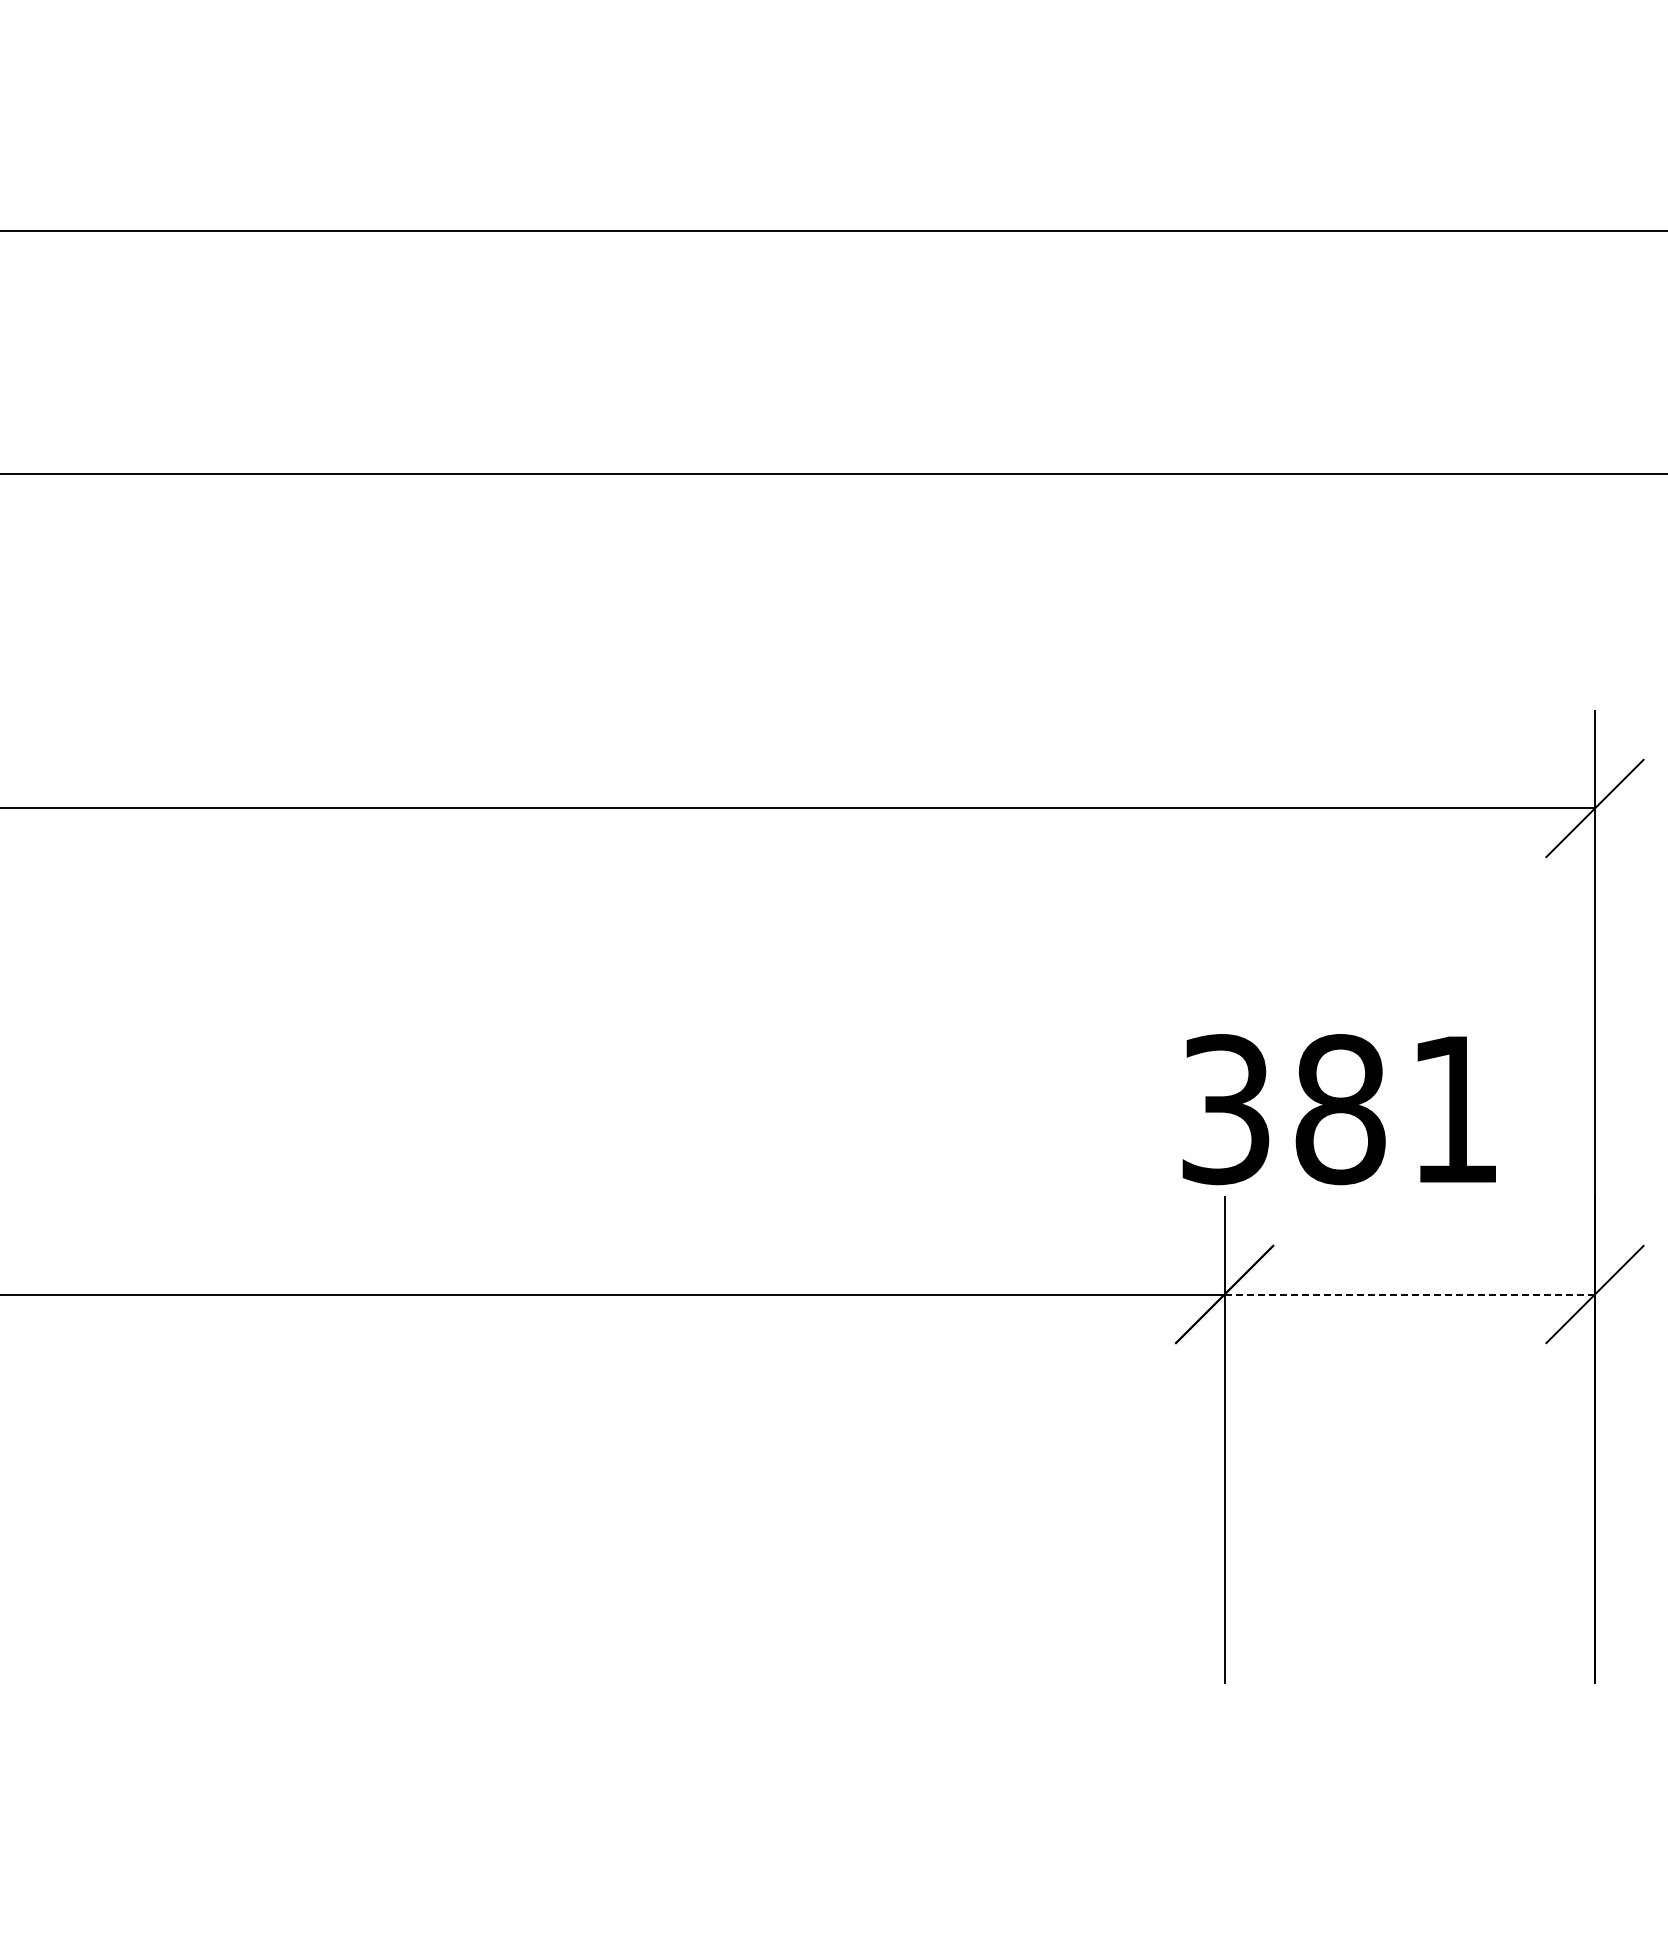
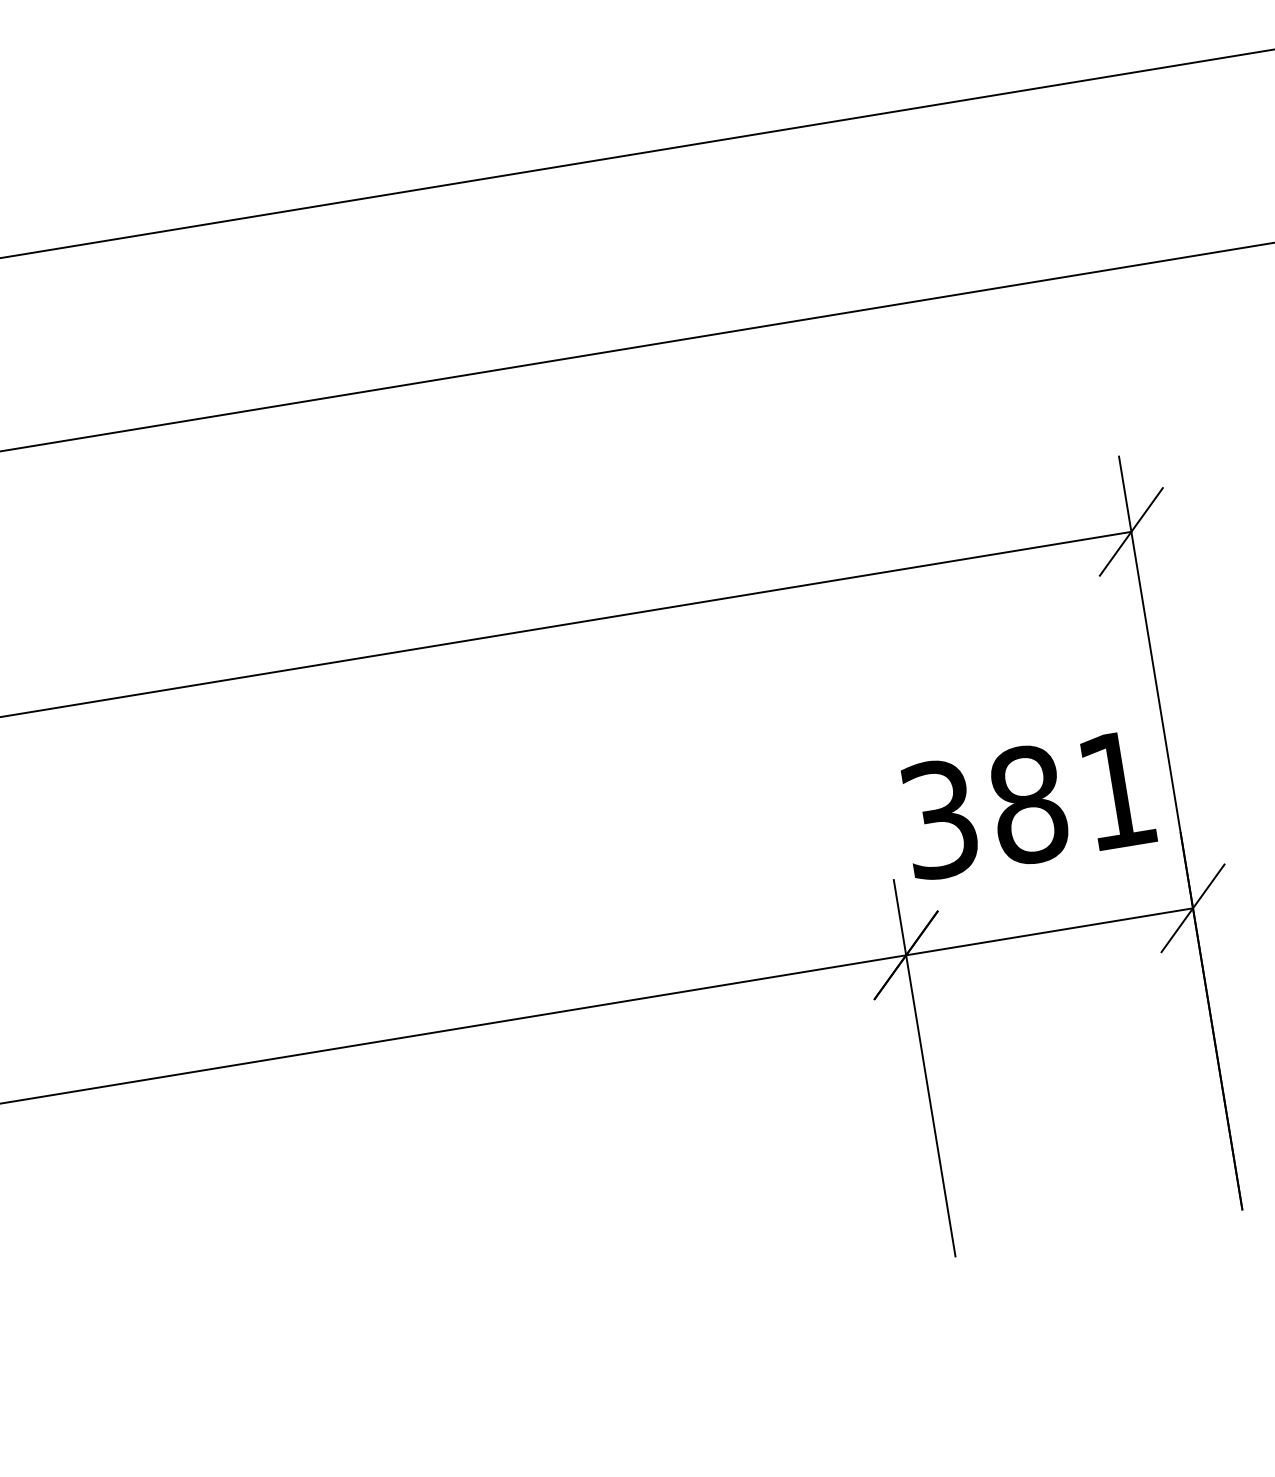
text: (1338, 1109) -> (1027, 805), moved
line: (1410, 1294) -> (1050, 931), dashed -> solid

